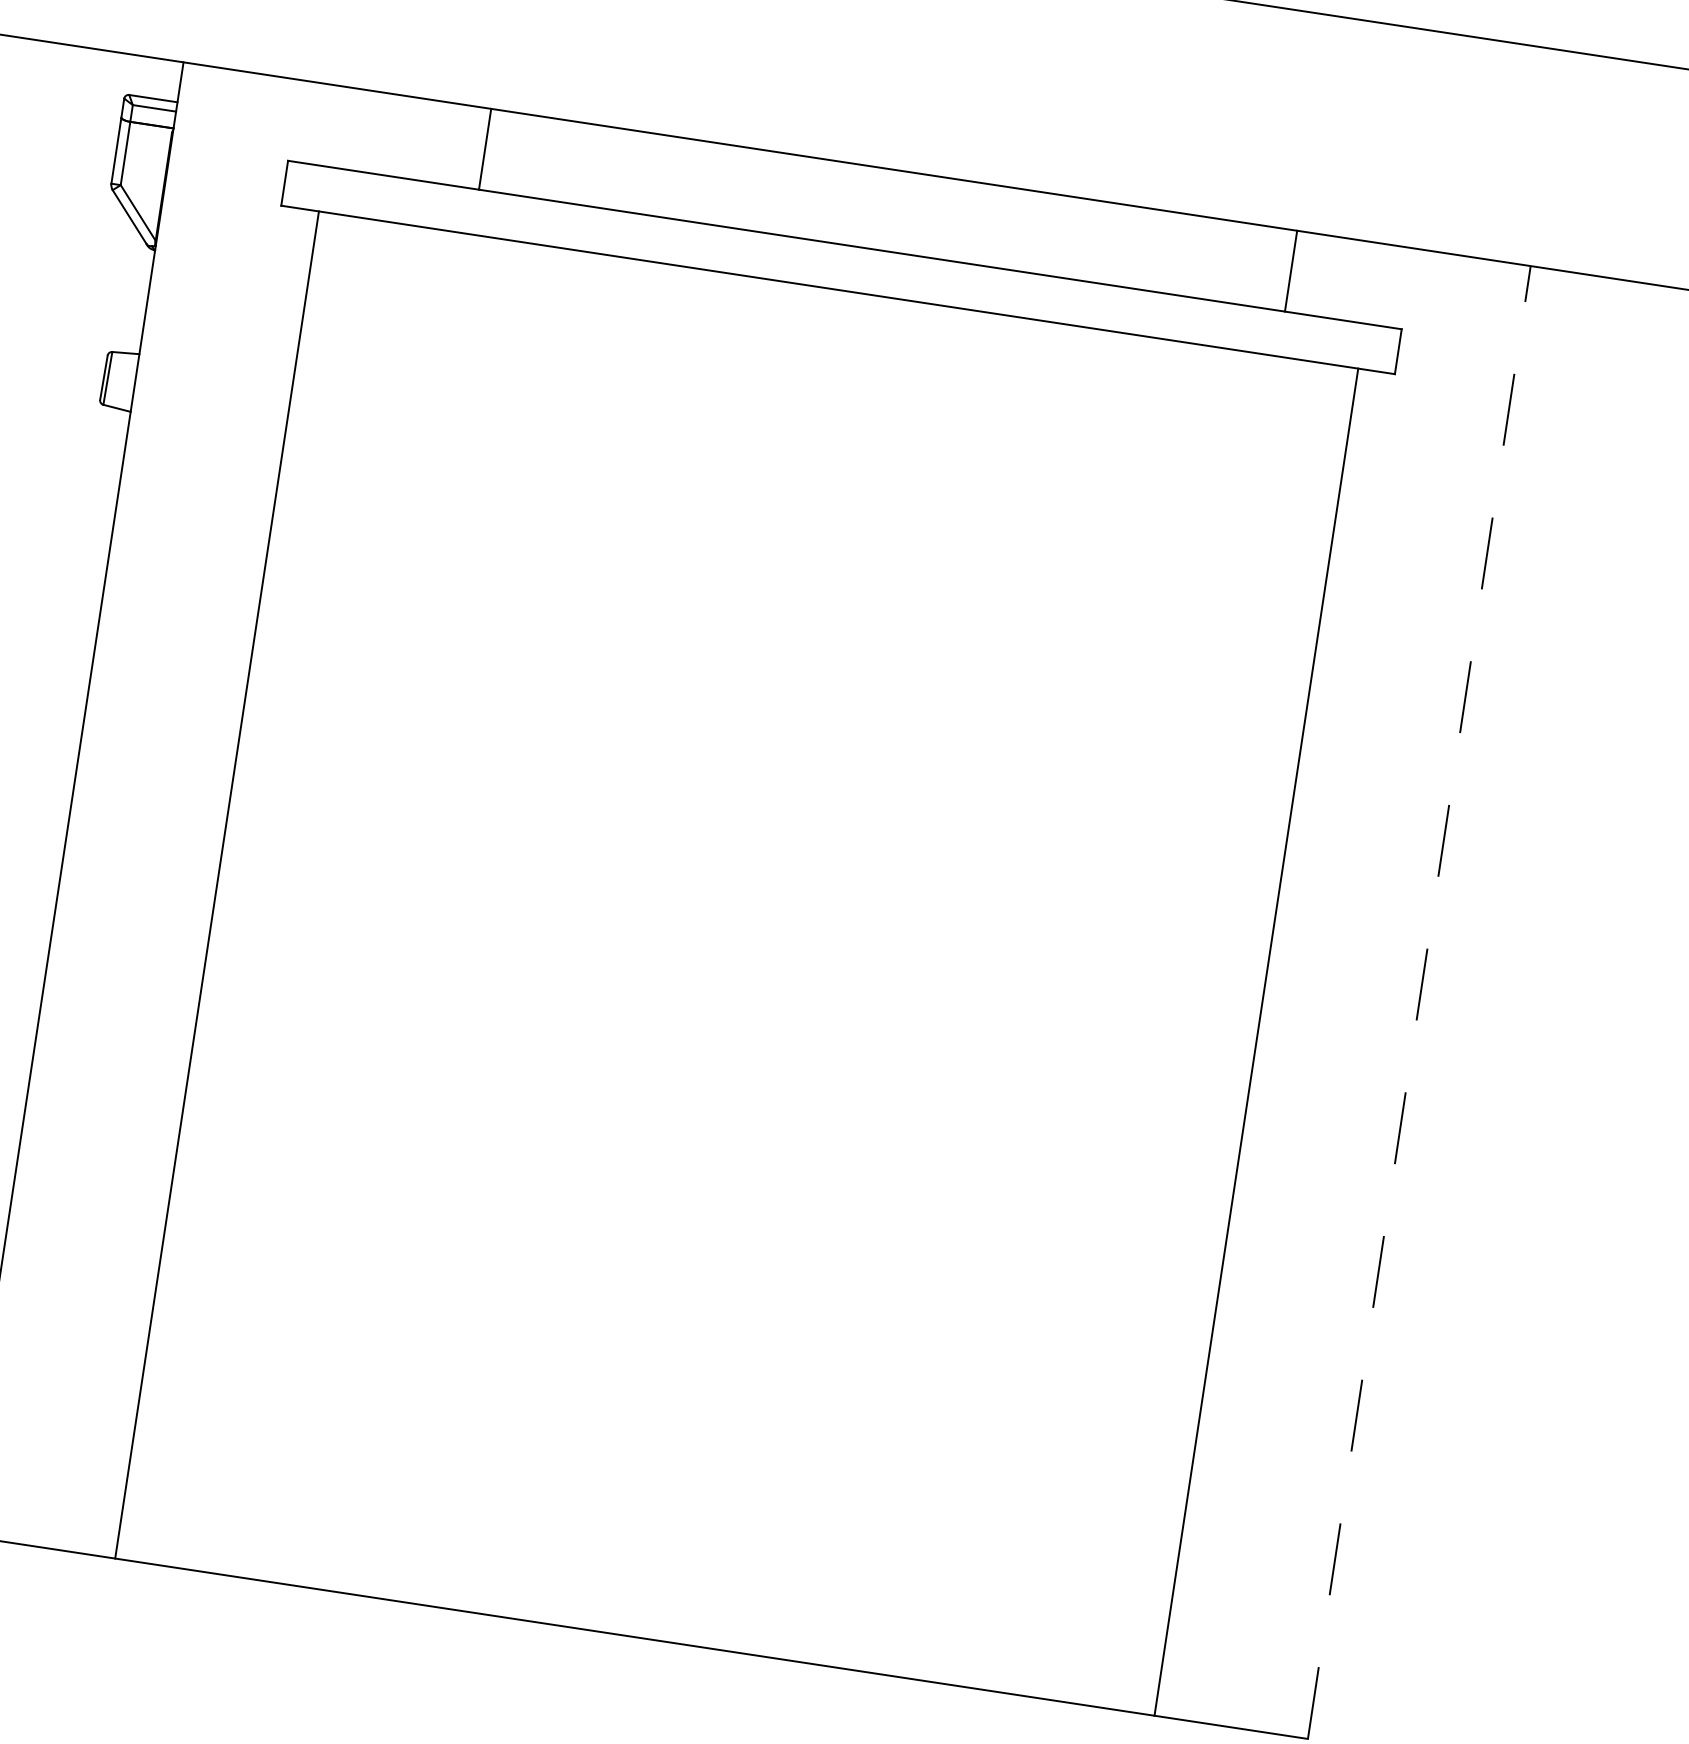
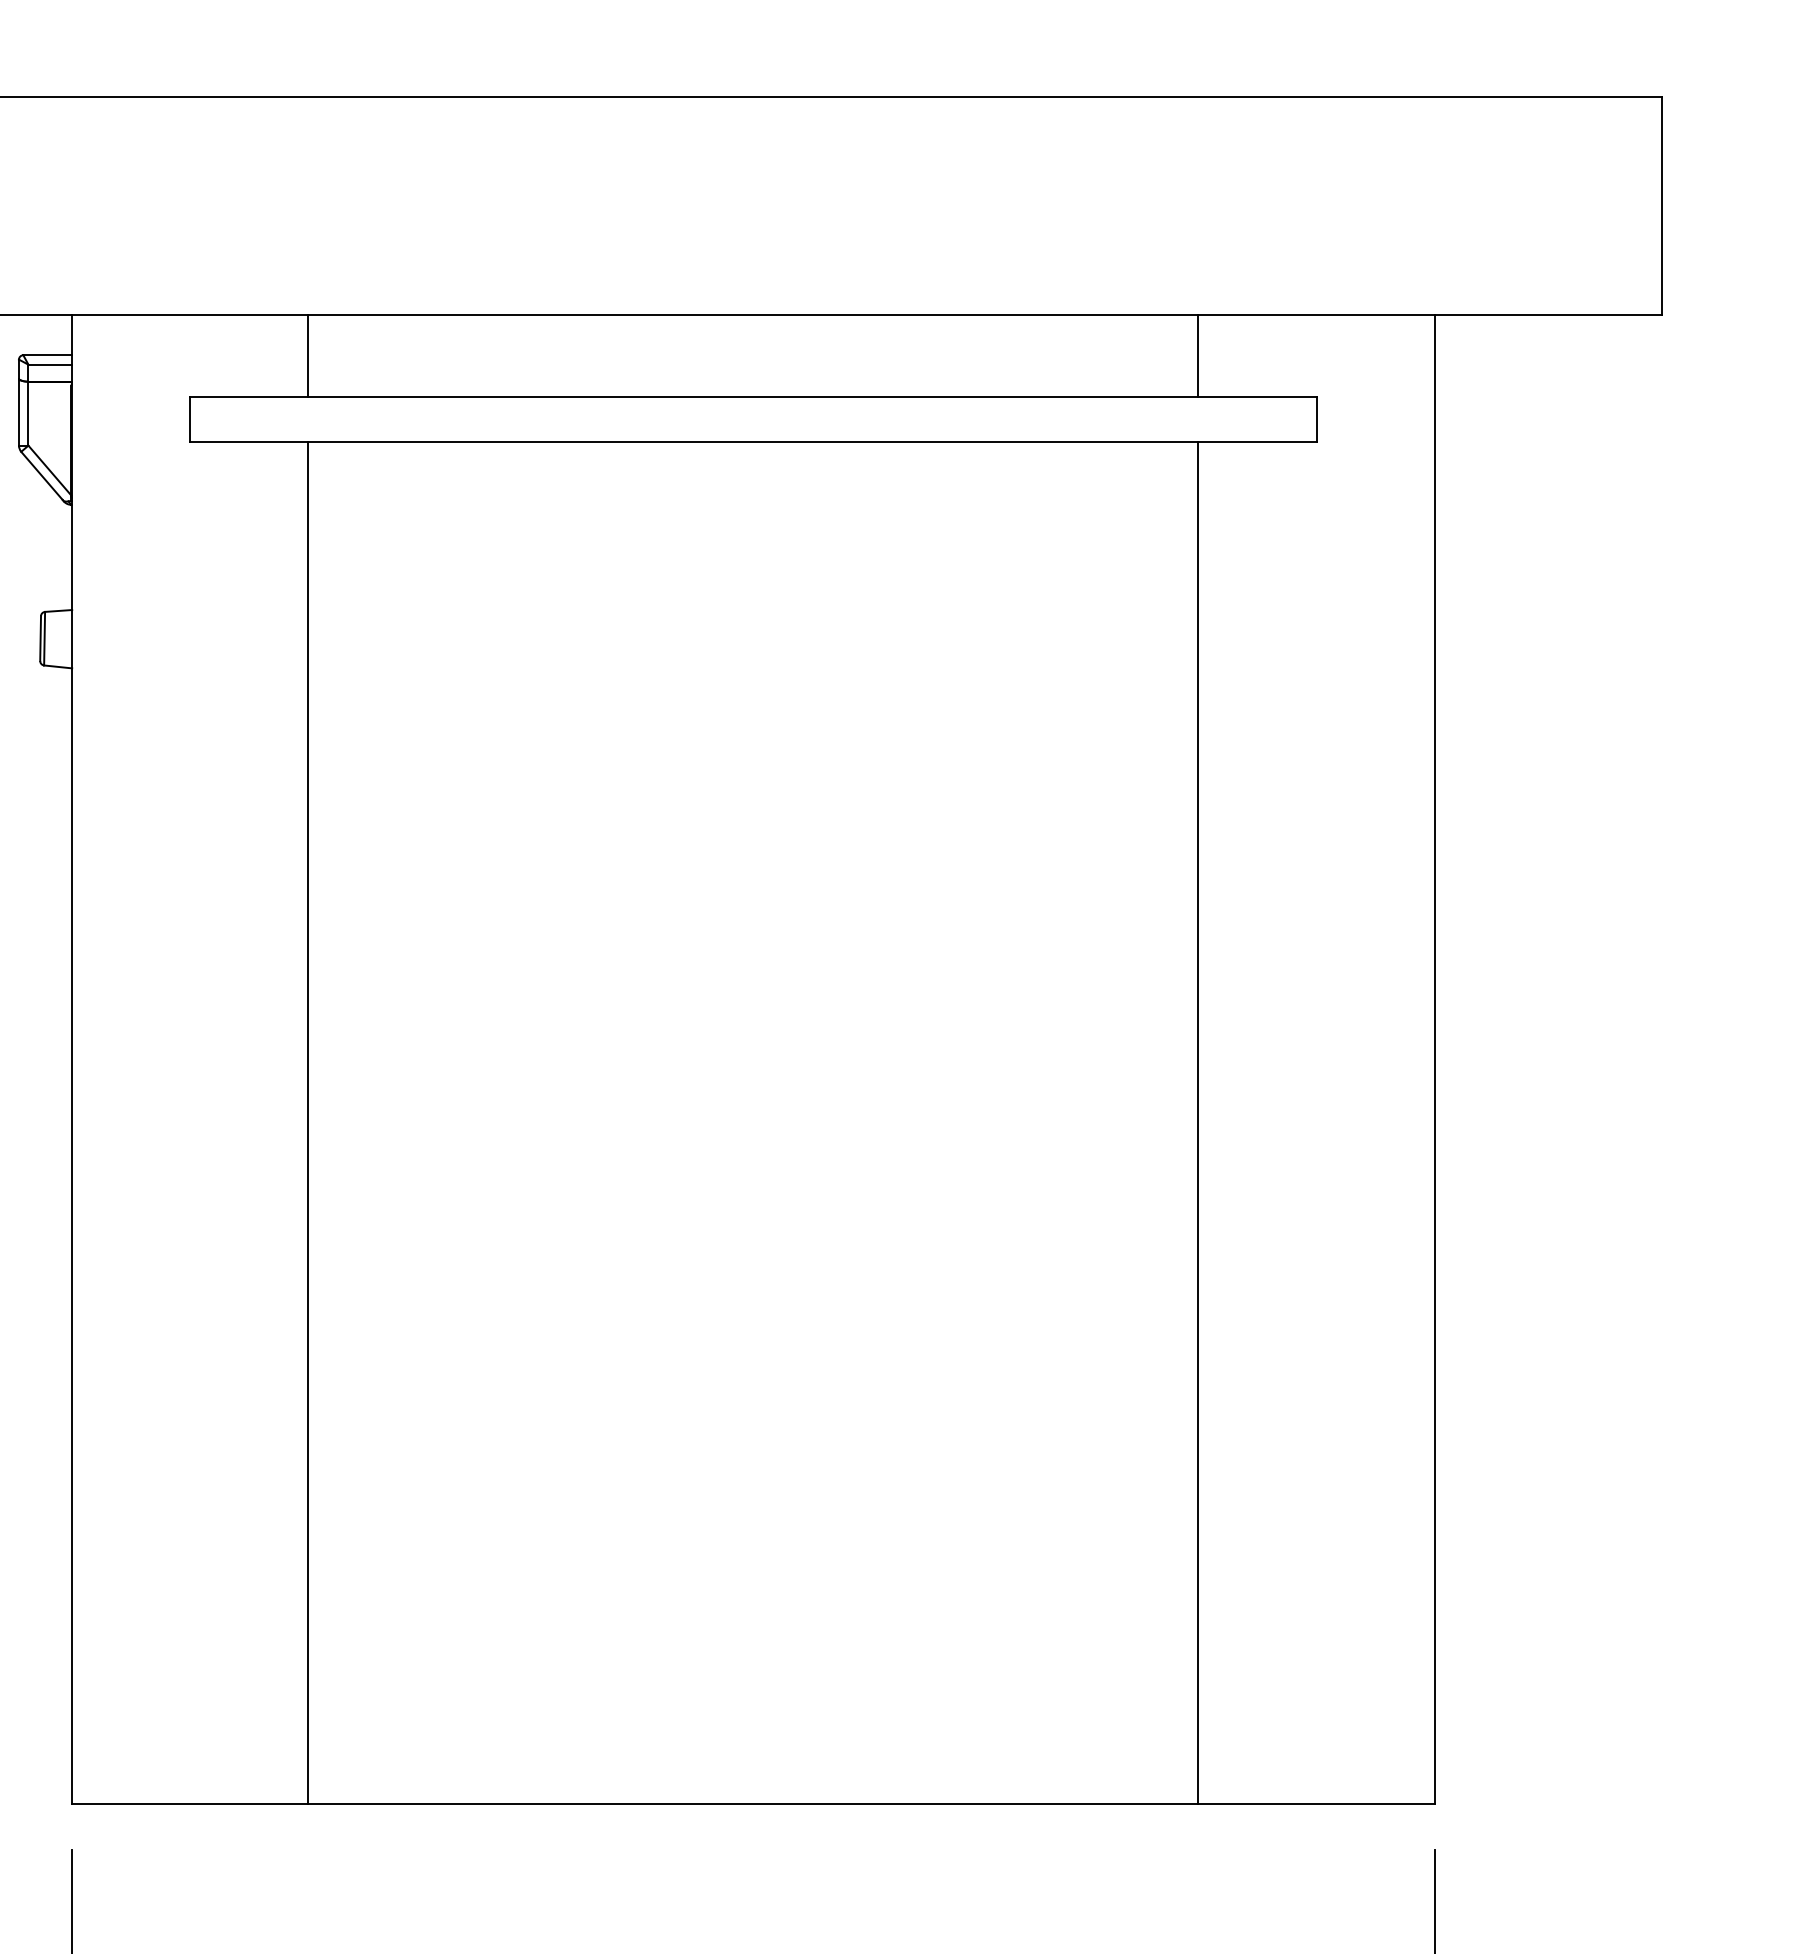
line: (485, 149) -> (308, 355), moved
line: (217, 885) -> (308, 1123), moved
line: (1419, 1002) -> (1434, 1059), dashed -> solid
line: (1256, 1042) -> (1198, 1123), moved

